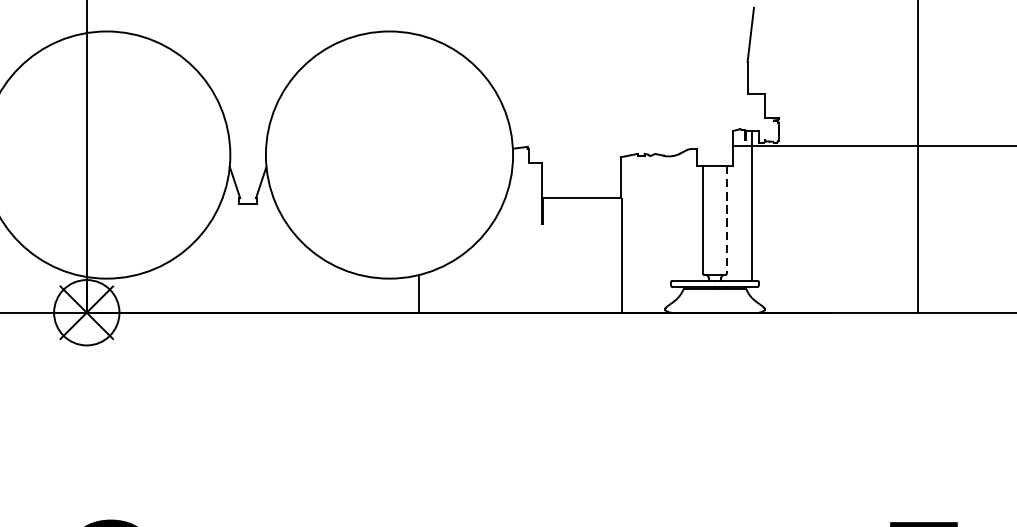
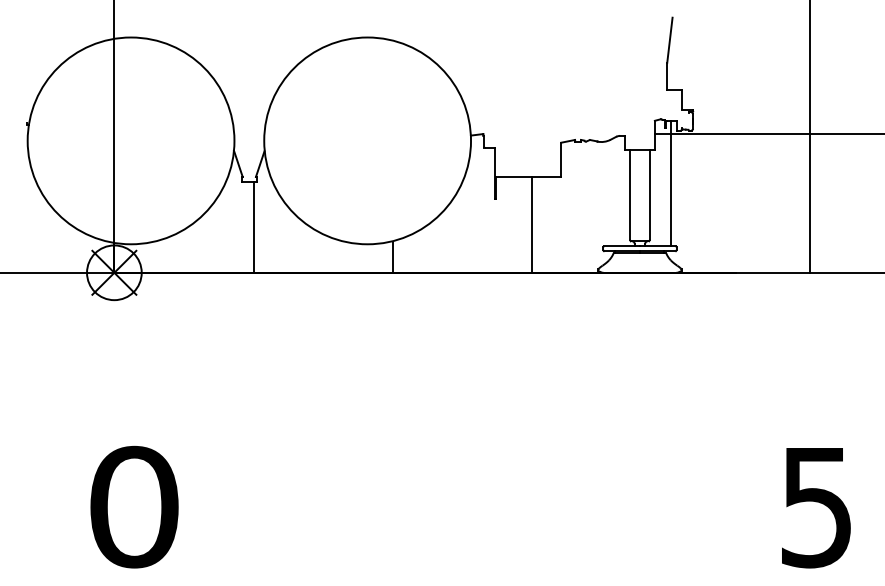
line: (726, 220) -> (649, 195), dashed -> solid
line: (621, 254) -> (531, 224), moved
line: (253, 258) -> (253, 227), added

